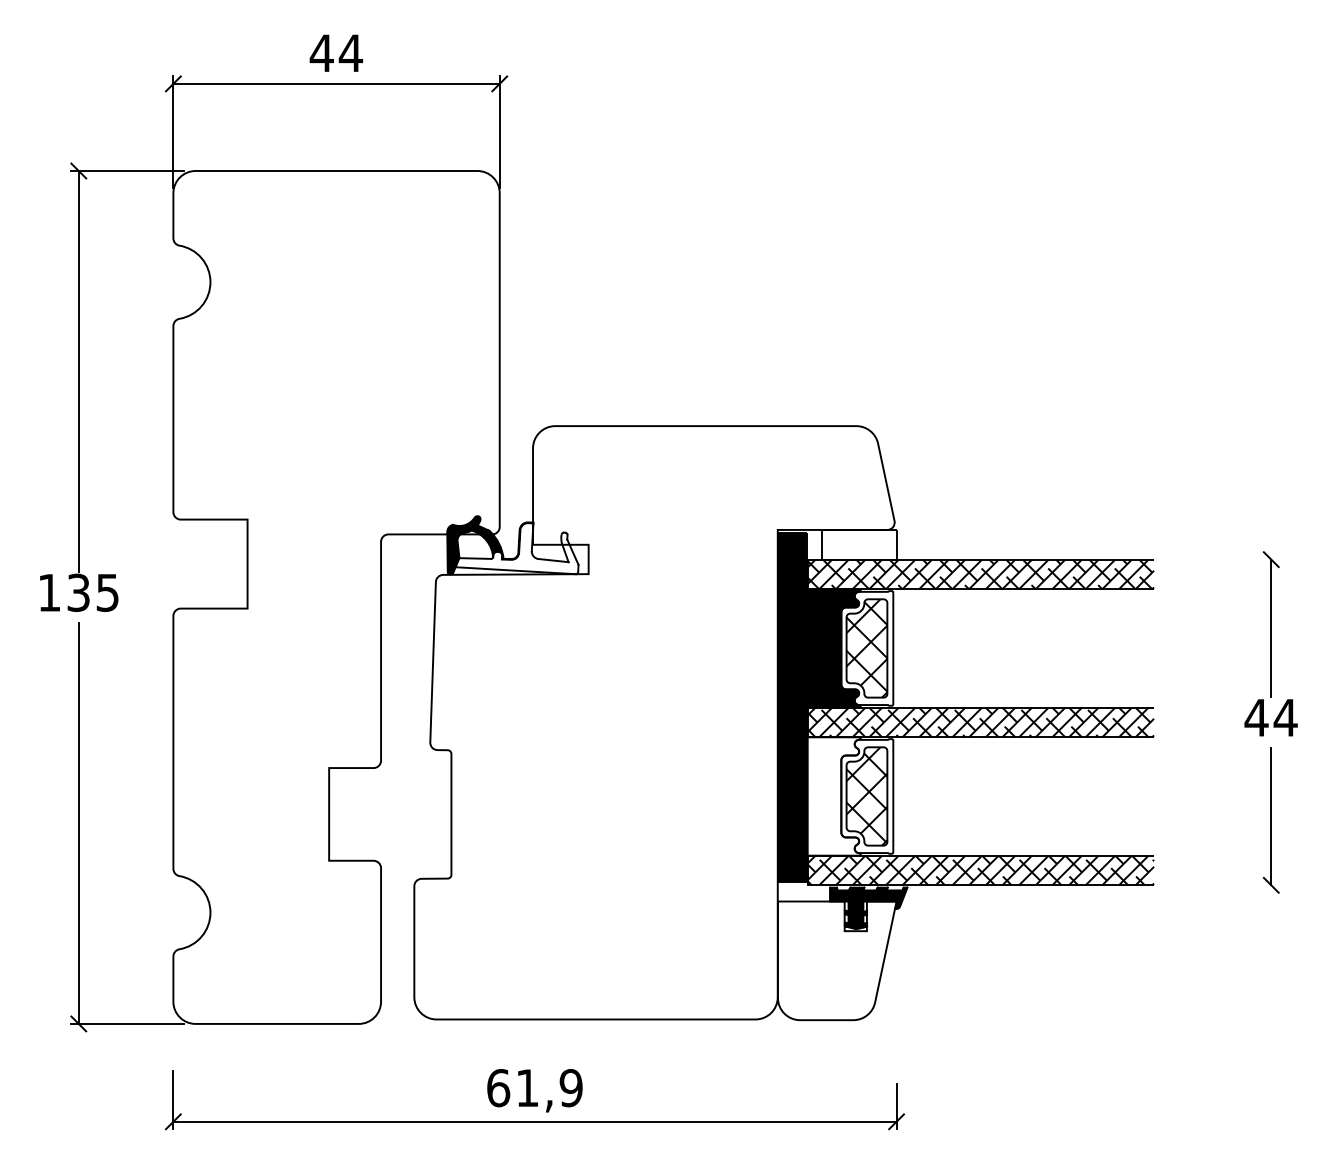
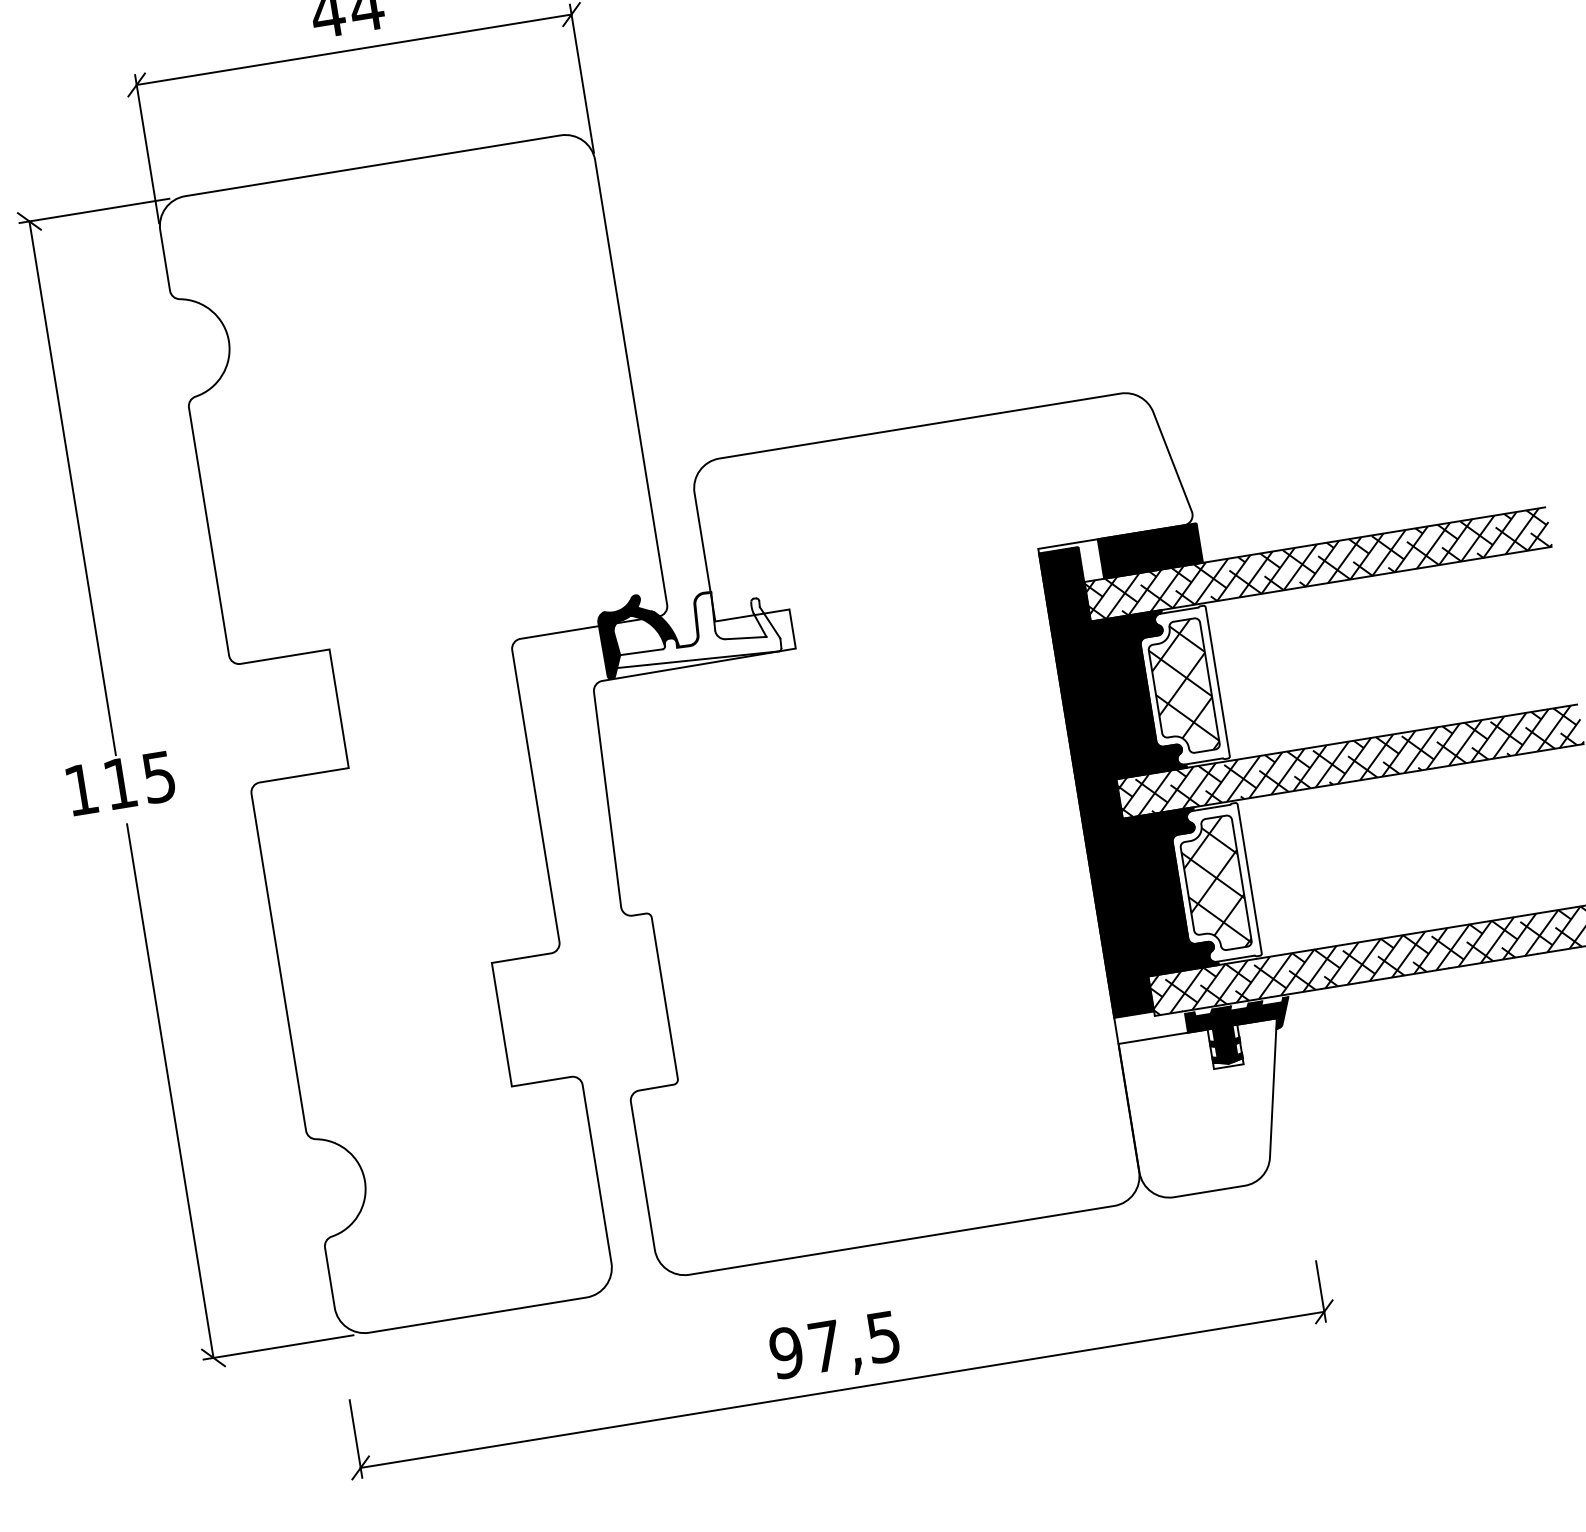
fill: (859, 544) -> (1150, 550), added
text: (78, 592) -> (120, 783), 135 -> 115
fill: (833, 796) -> (1170, 892), added
text: (534, 1088) -> (834, 1345), 61,9 -> 97,5

